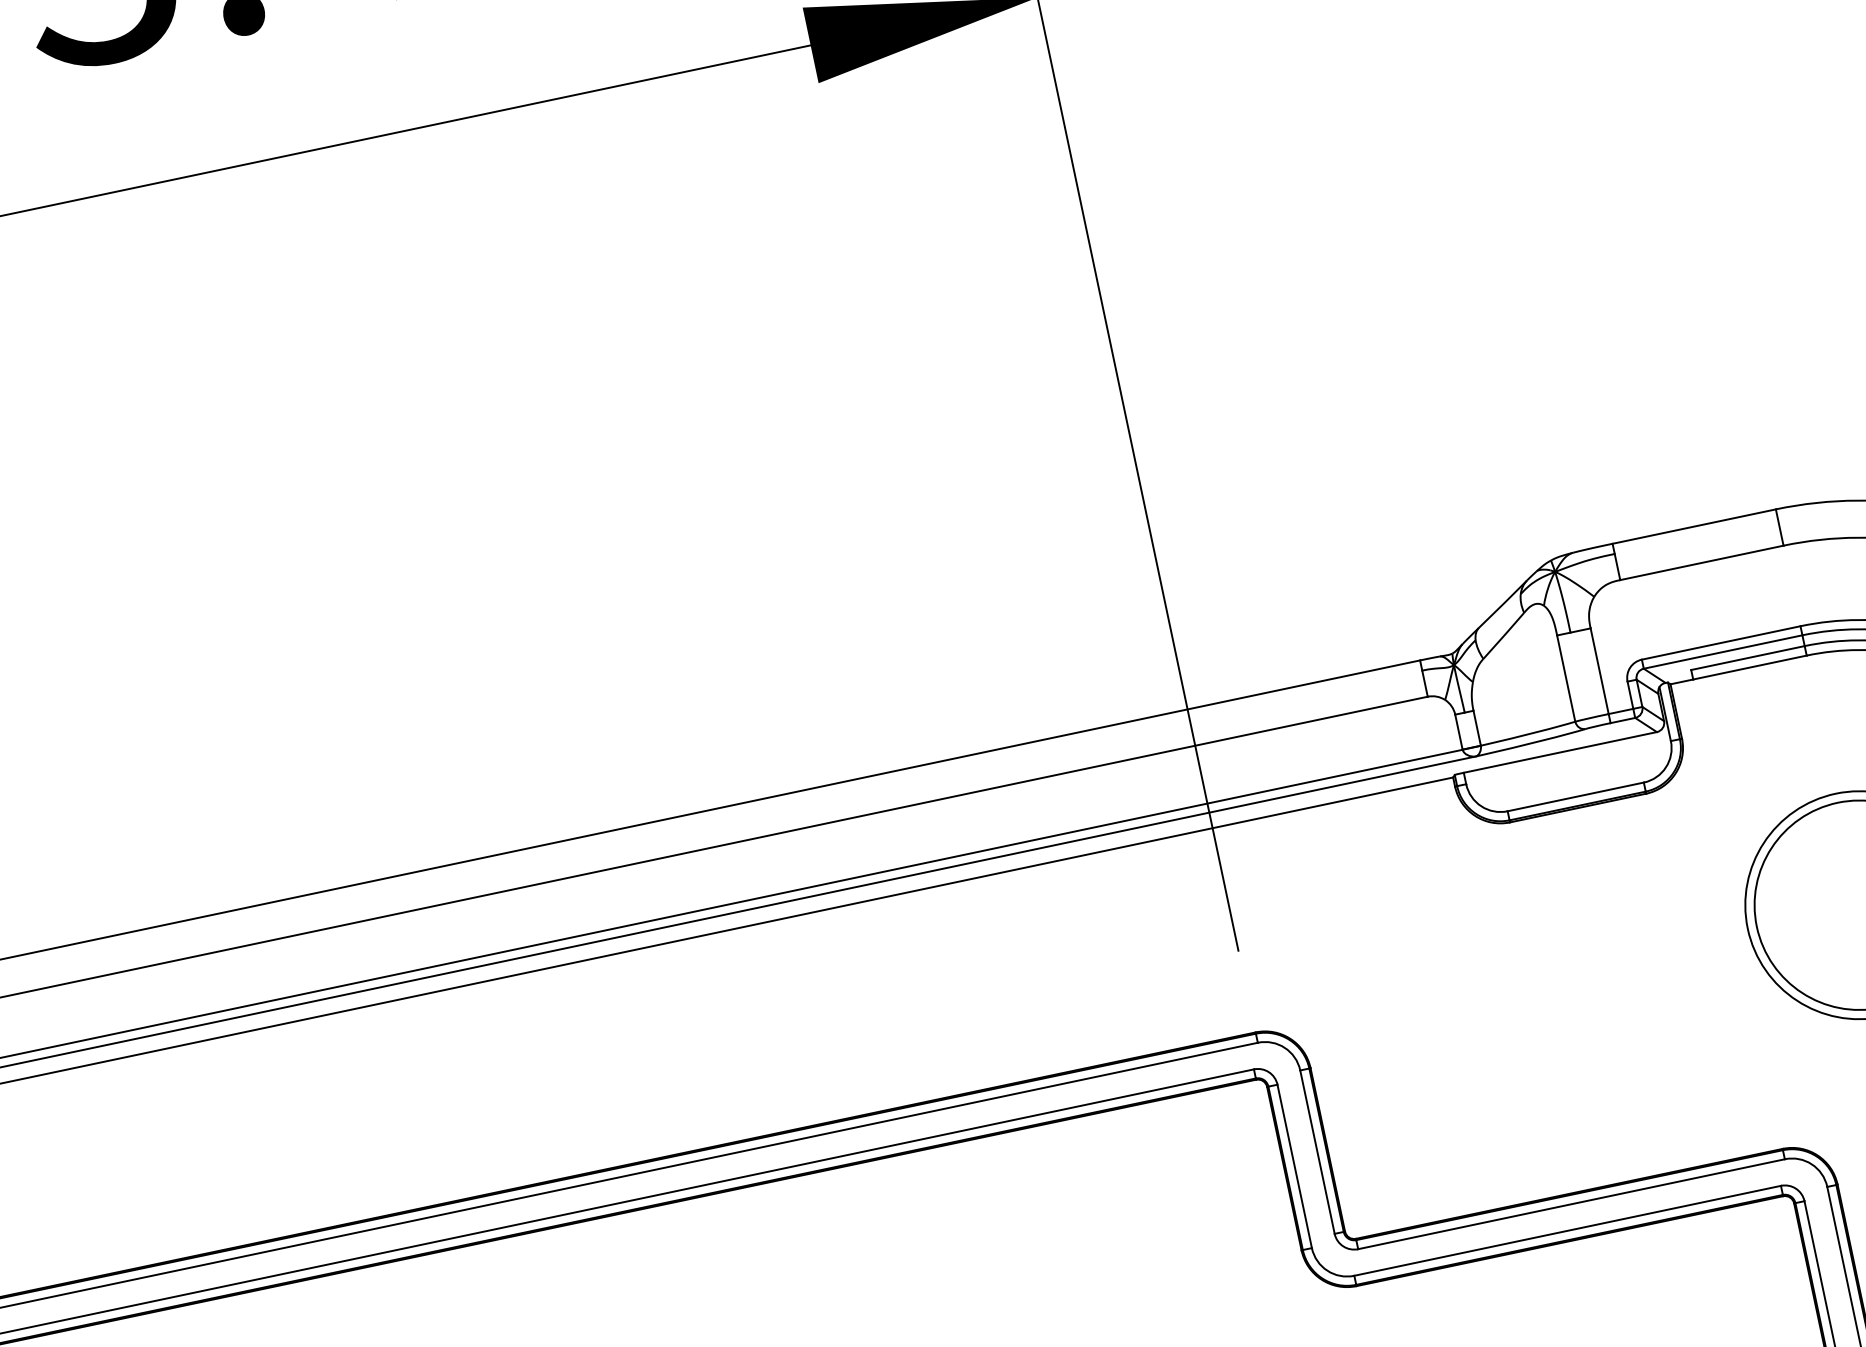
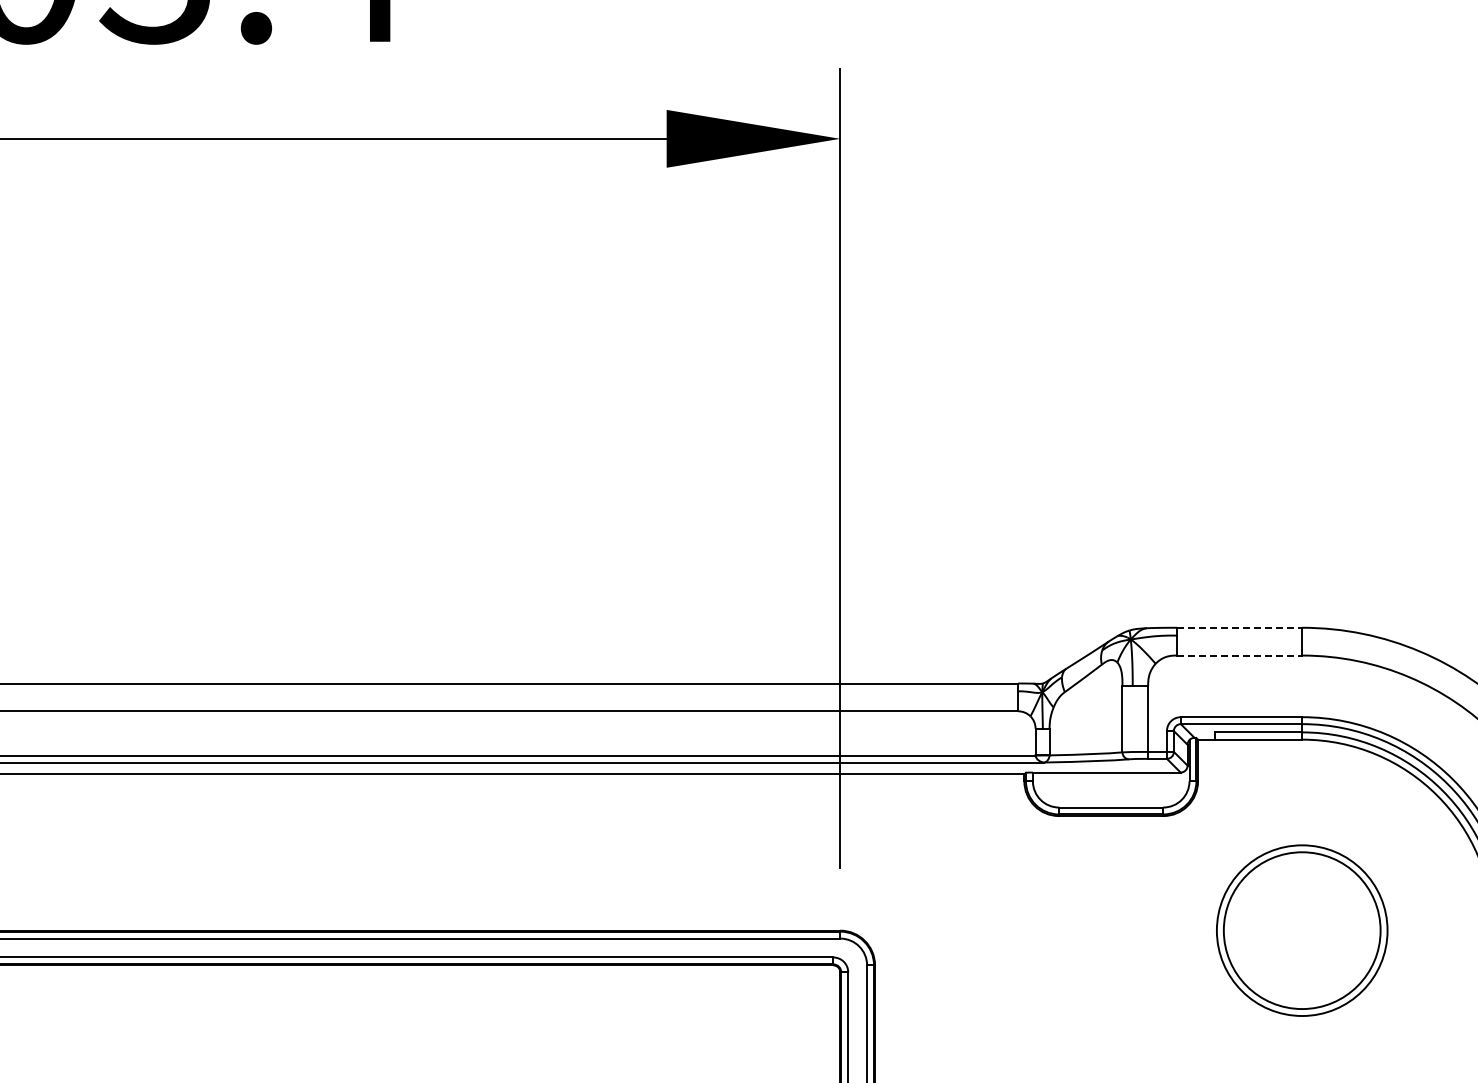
line: (1695, 526) -> (1240, 627), solid -> dashed
line: (1702, 562) -> (1240, 655), solid -> dashed

